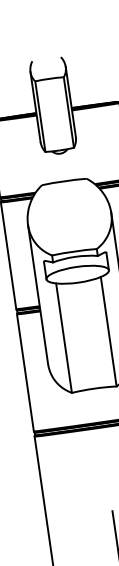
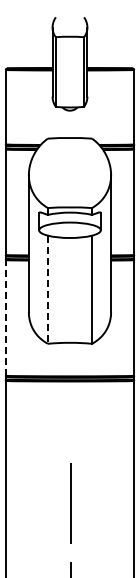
line: (63, 339) -> (47, 290), solid -> dashed
line: (25, 372) -> (5, 317), solid -> dashed

